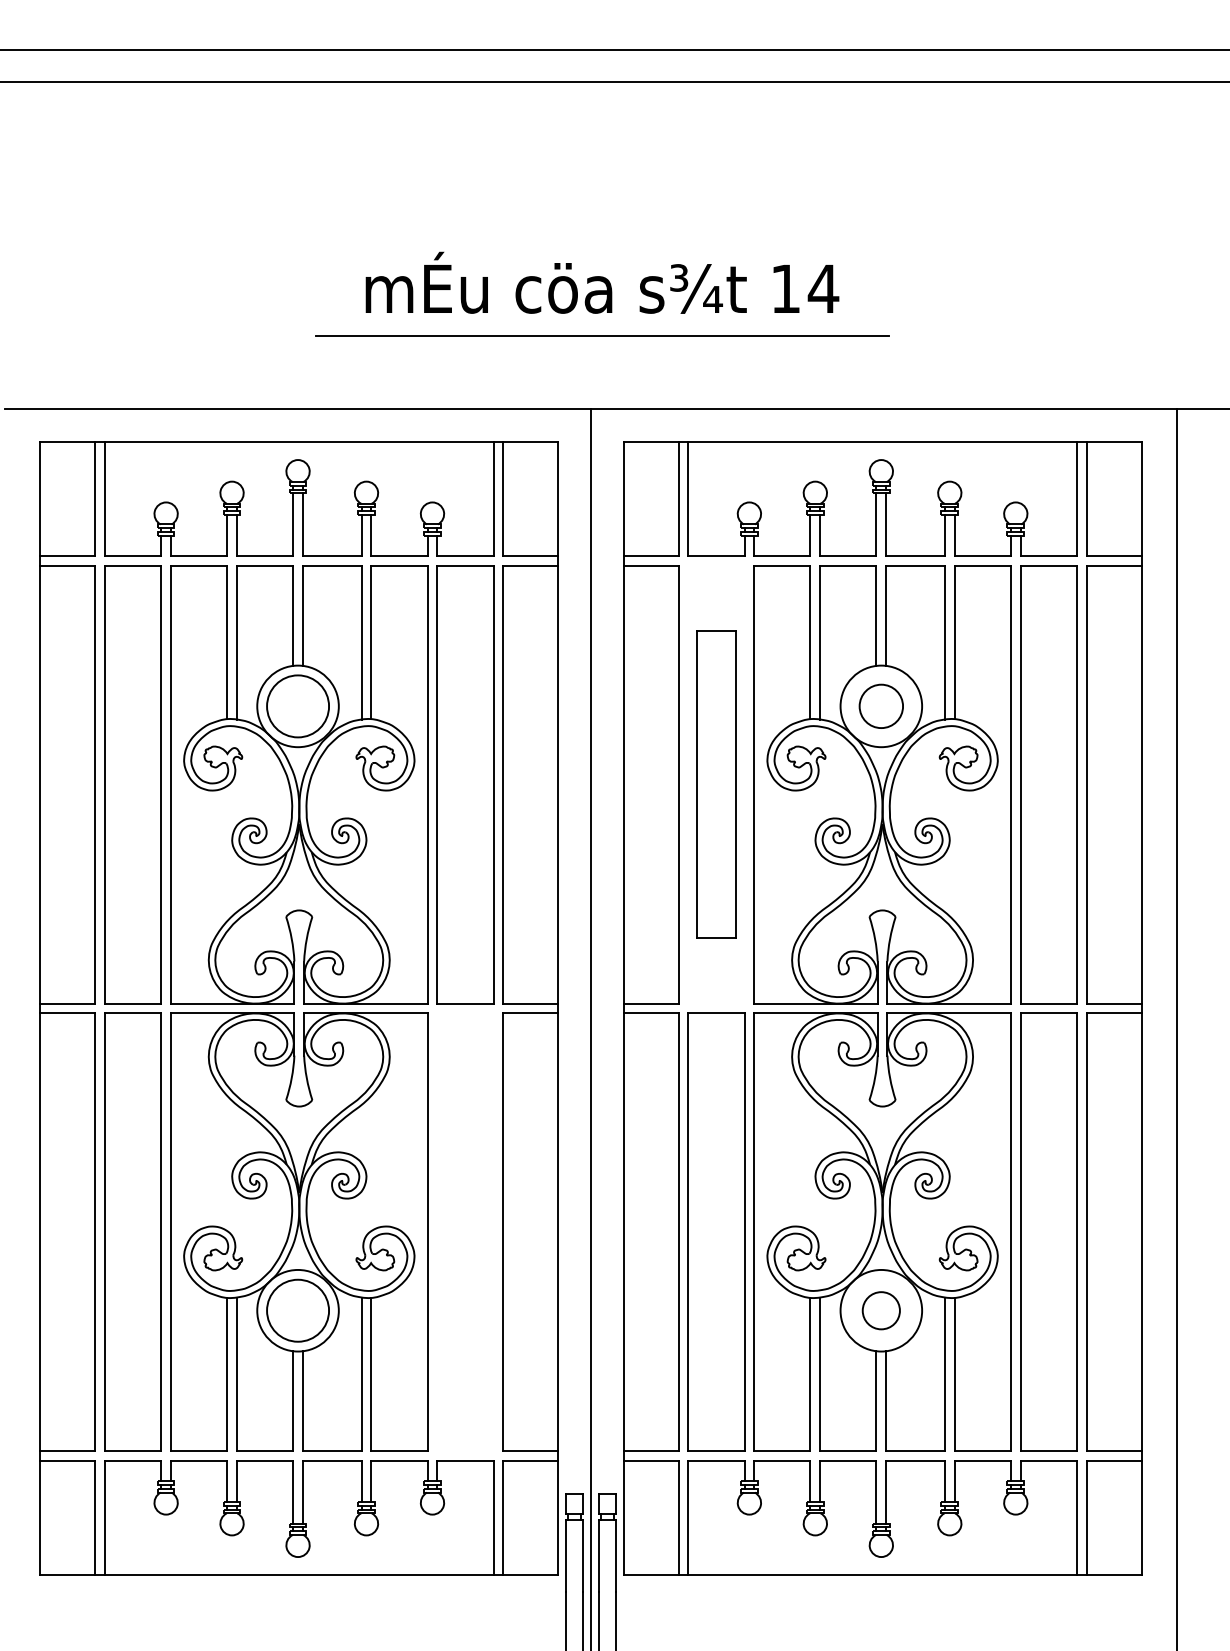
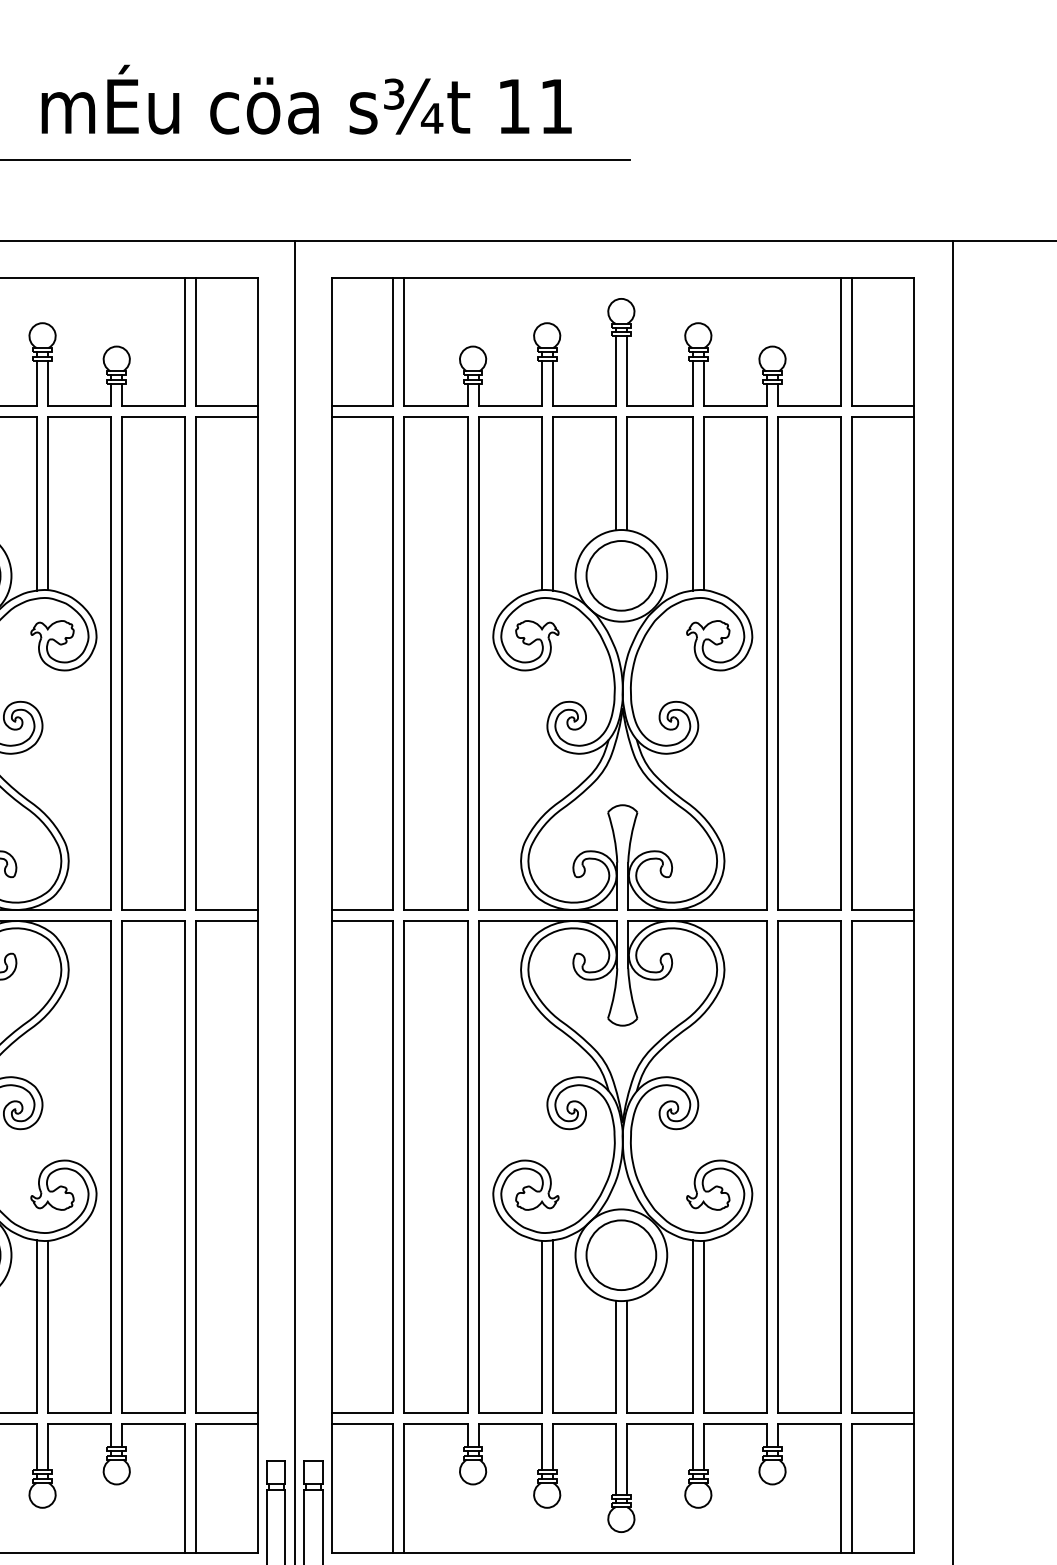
text: (823, 288) -> (556, 106), 14 -> 11
circle: (881, 706) -> (621, 575), size x1.43
part: (716, 784) -> (436, 663), size x1.43
part: (465, 1231) -> (153, 1166), added
circle: (881, 1310) -> (621, 1254), size x1.67

